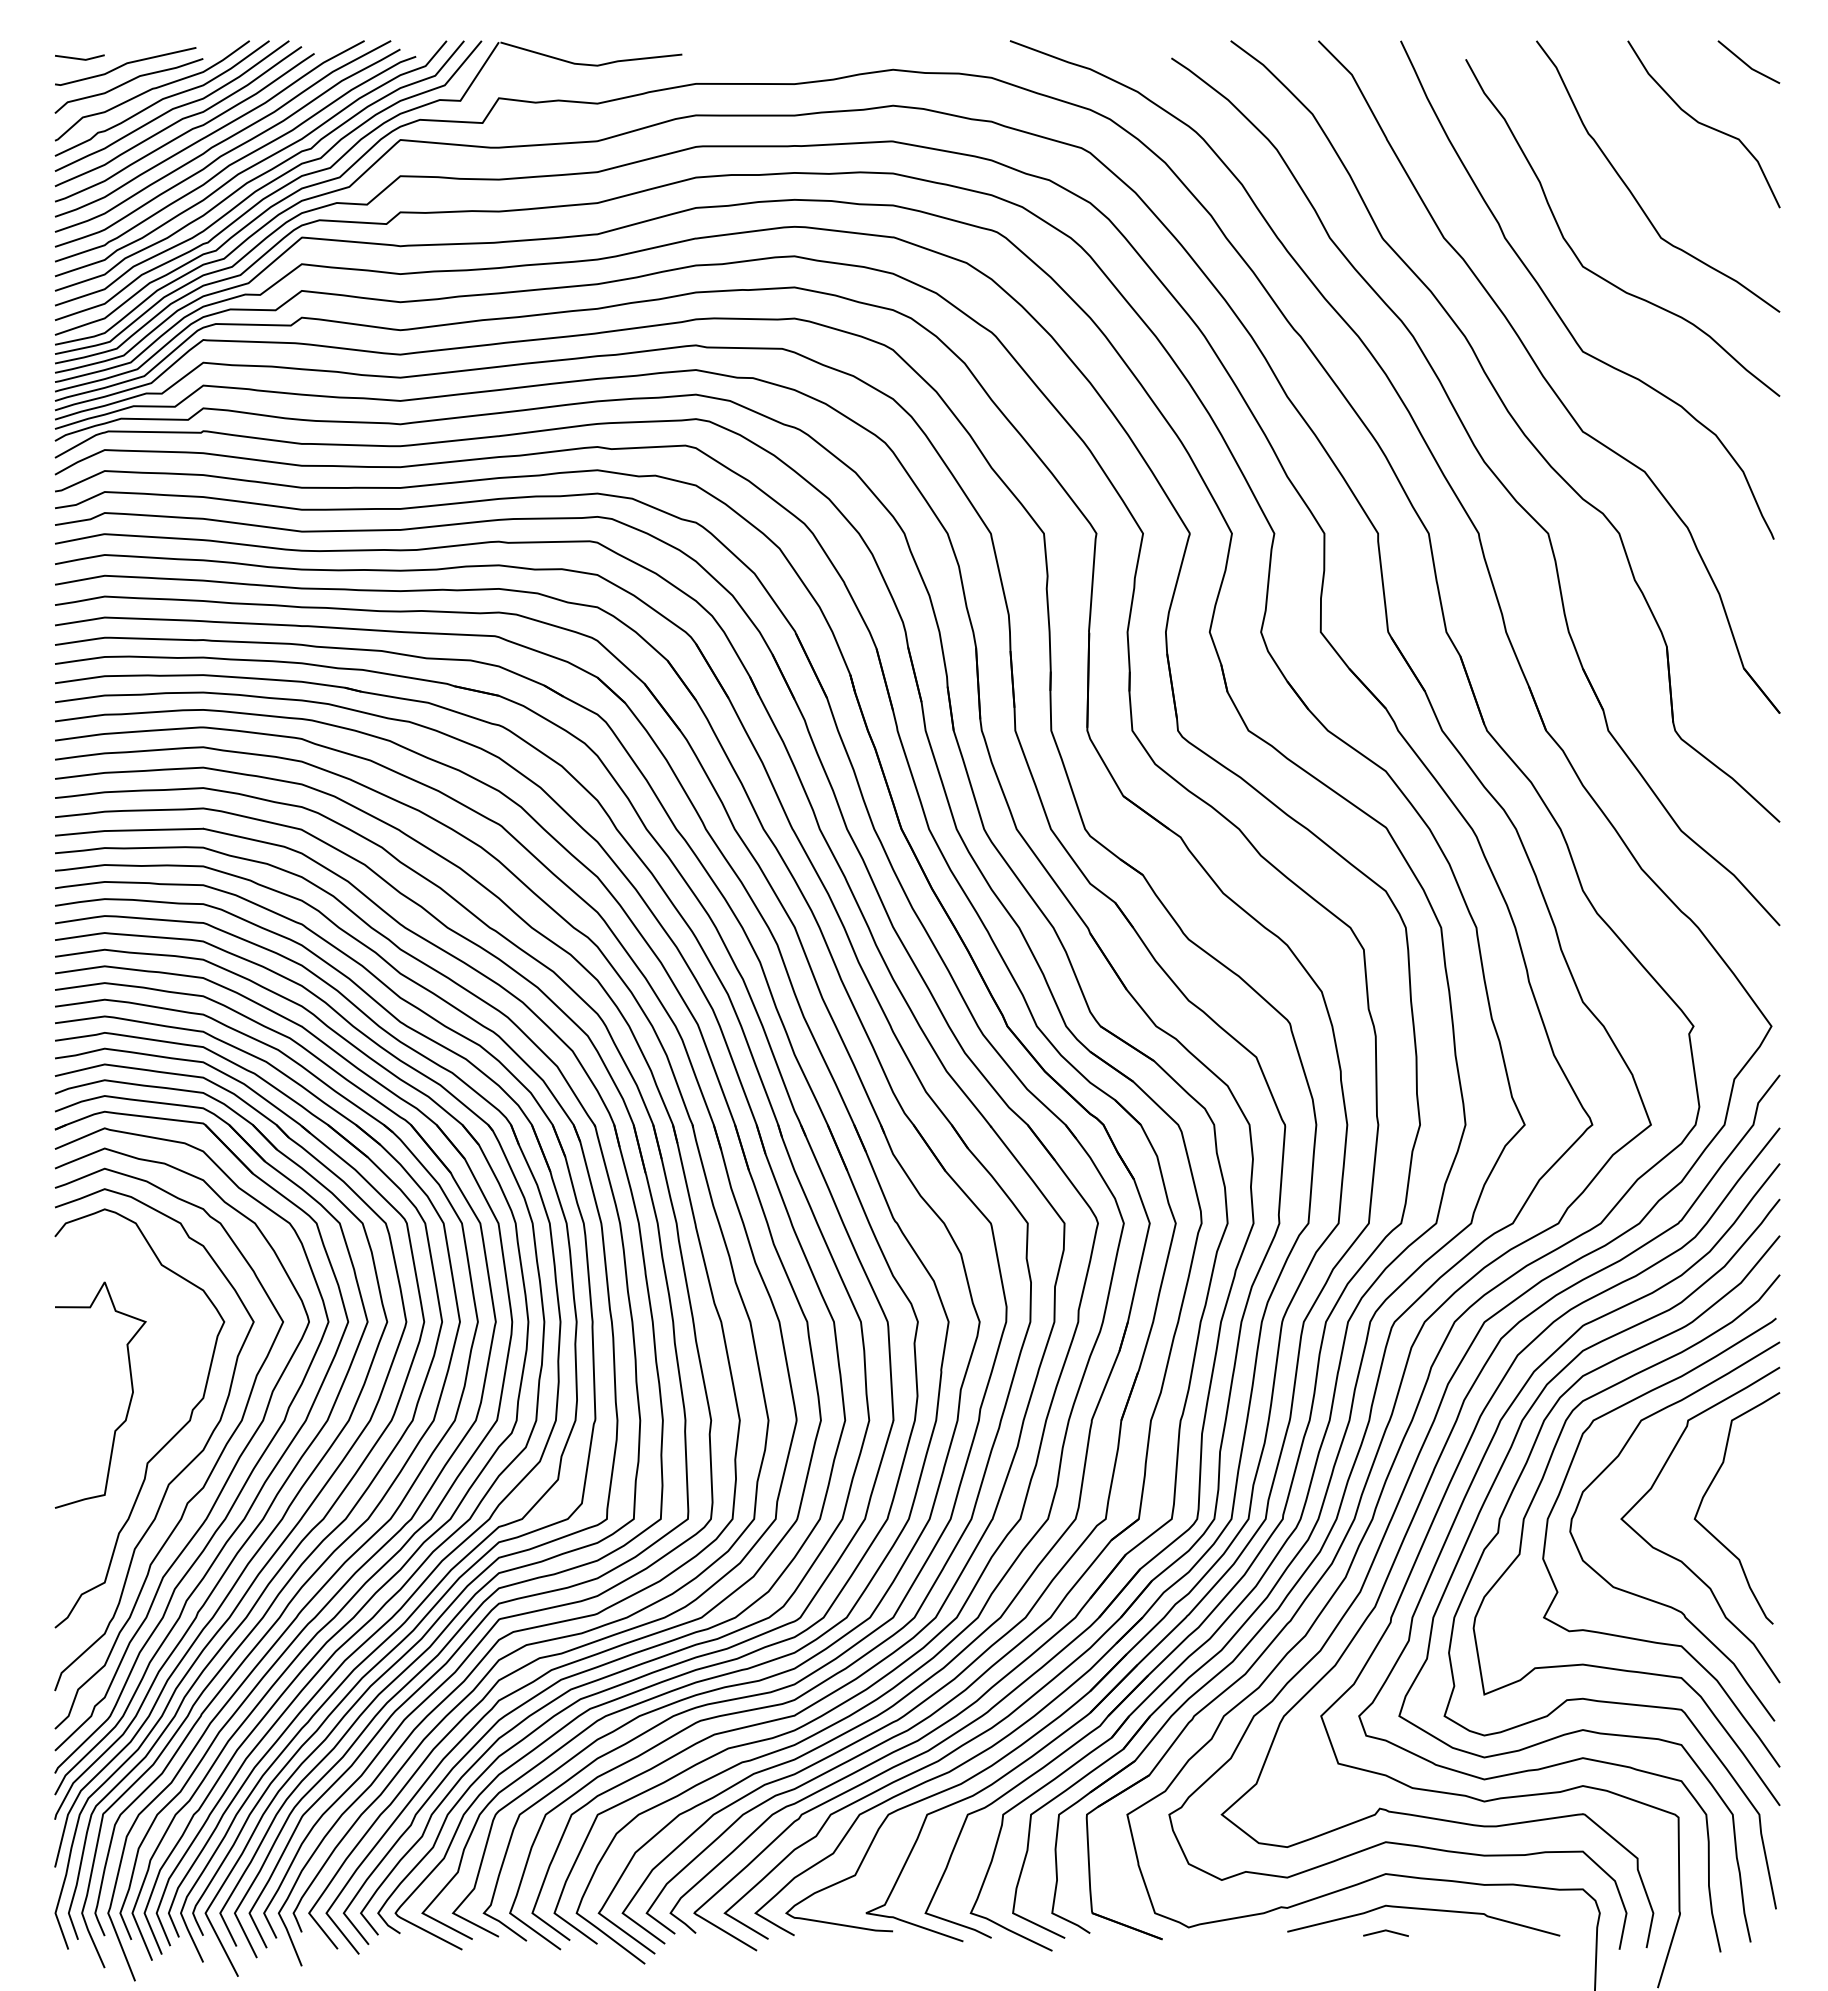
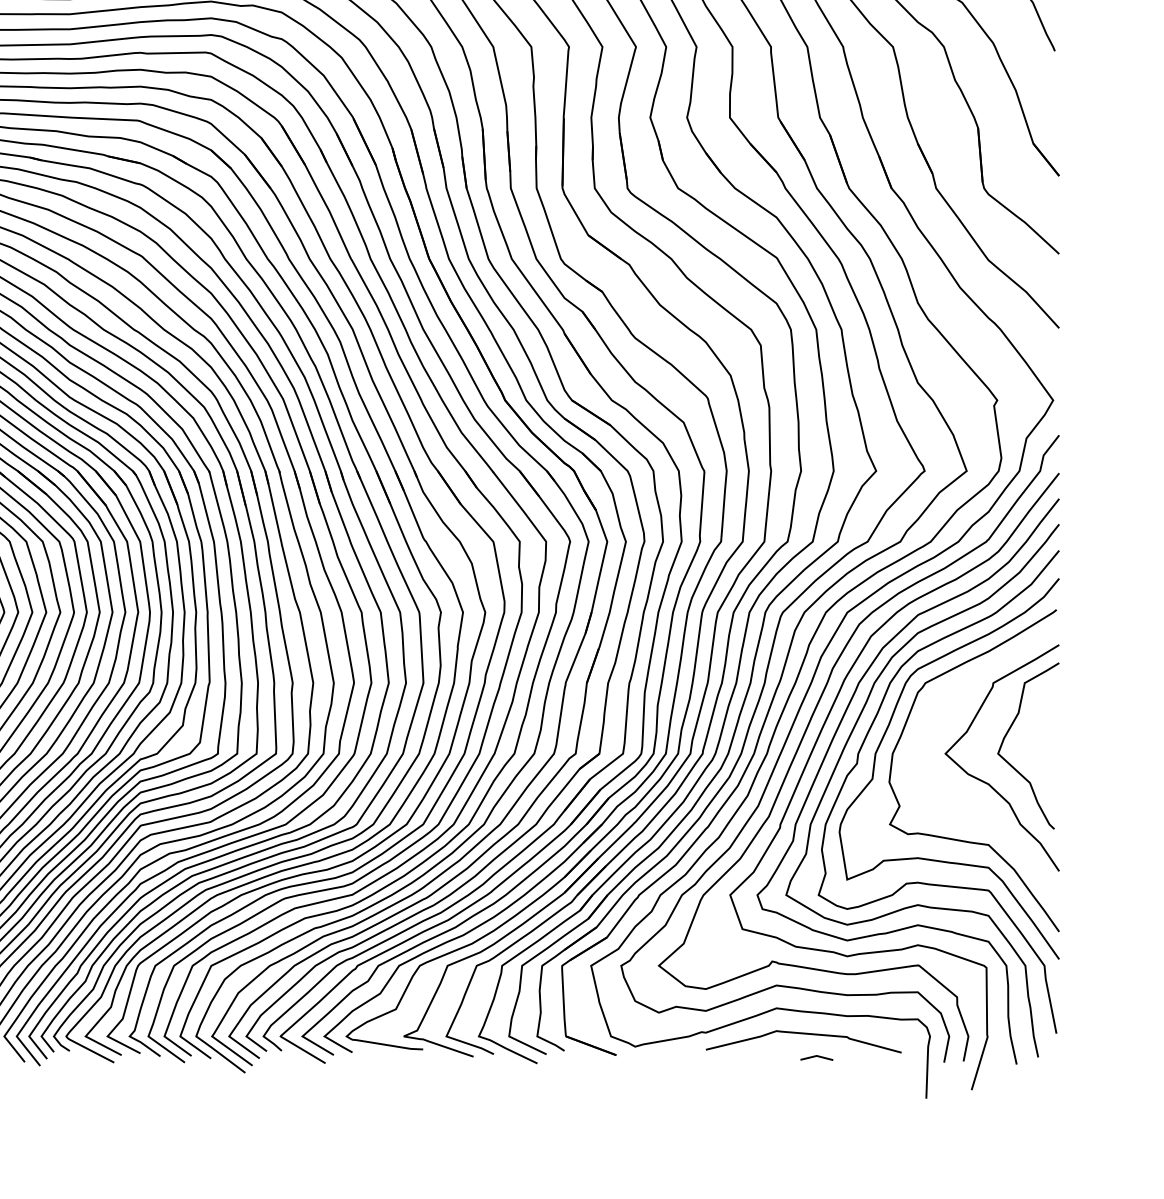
curve: (1652, 1599) -> (967, 811), removed
line: (1385, 1931) -> (816, 1056), moved

